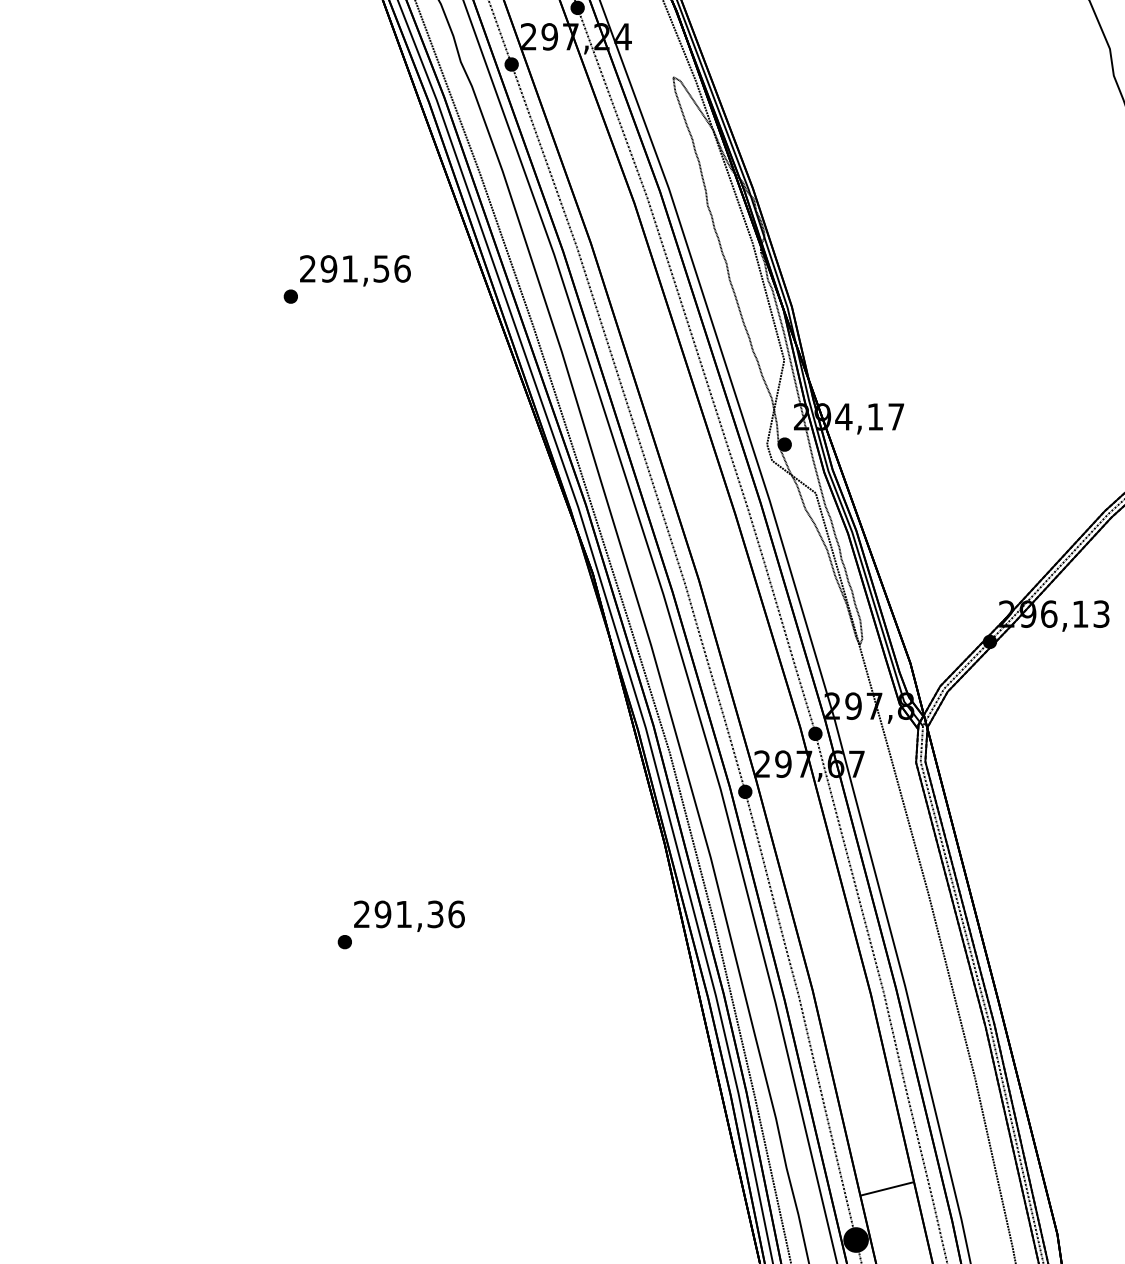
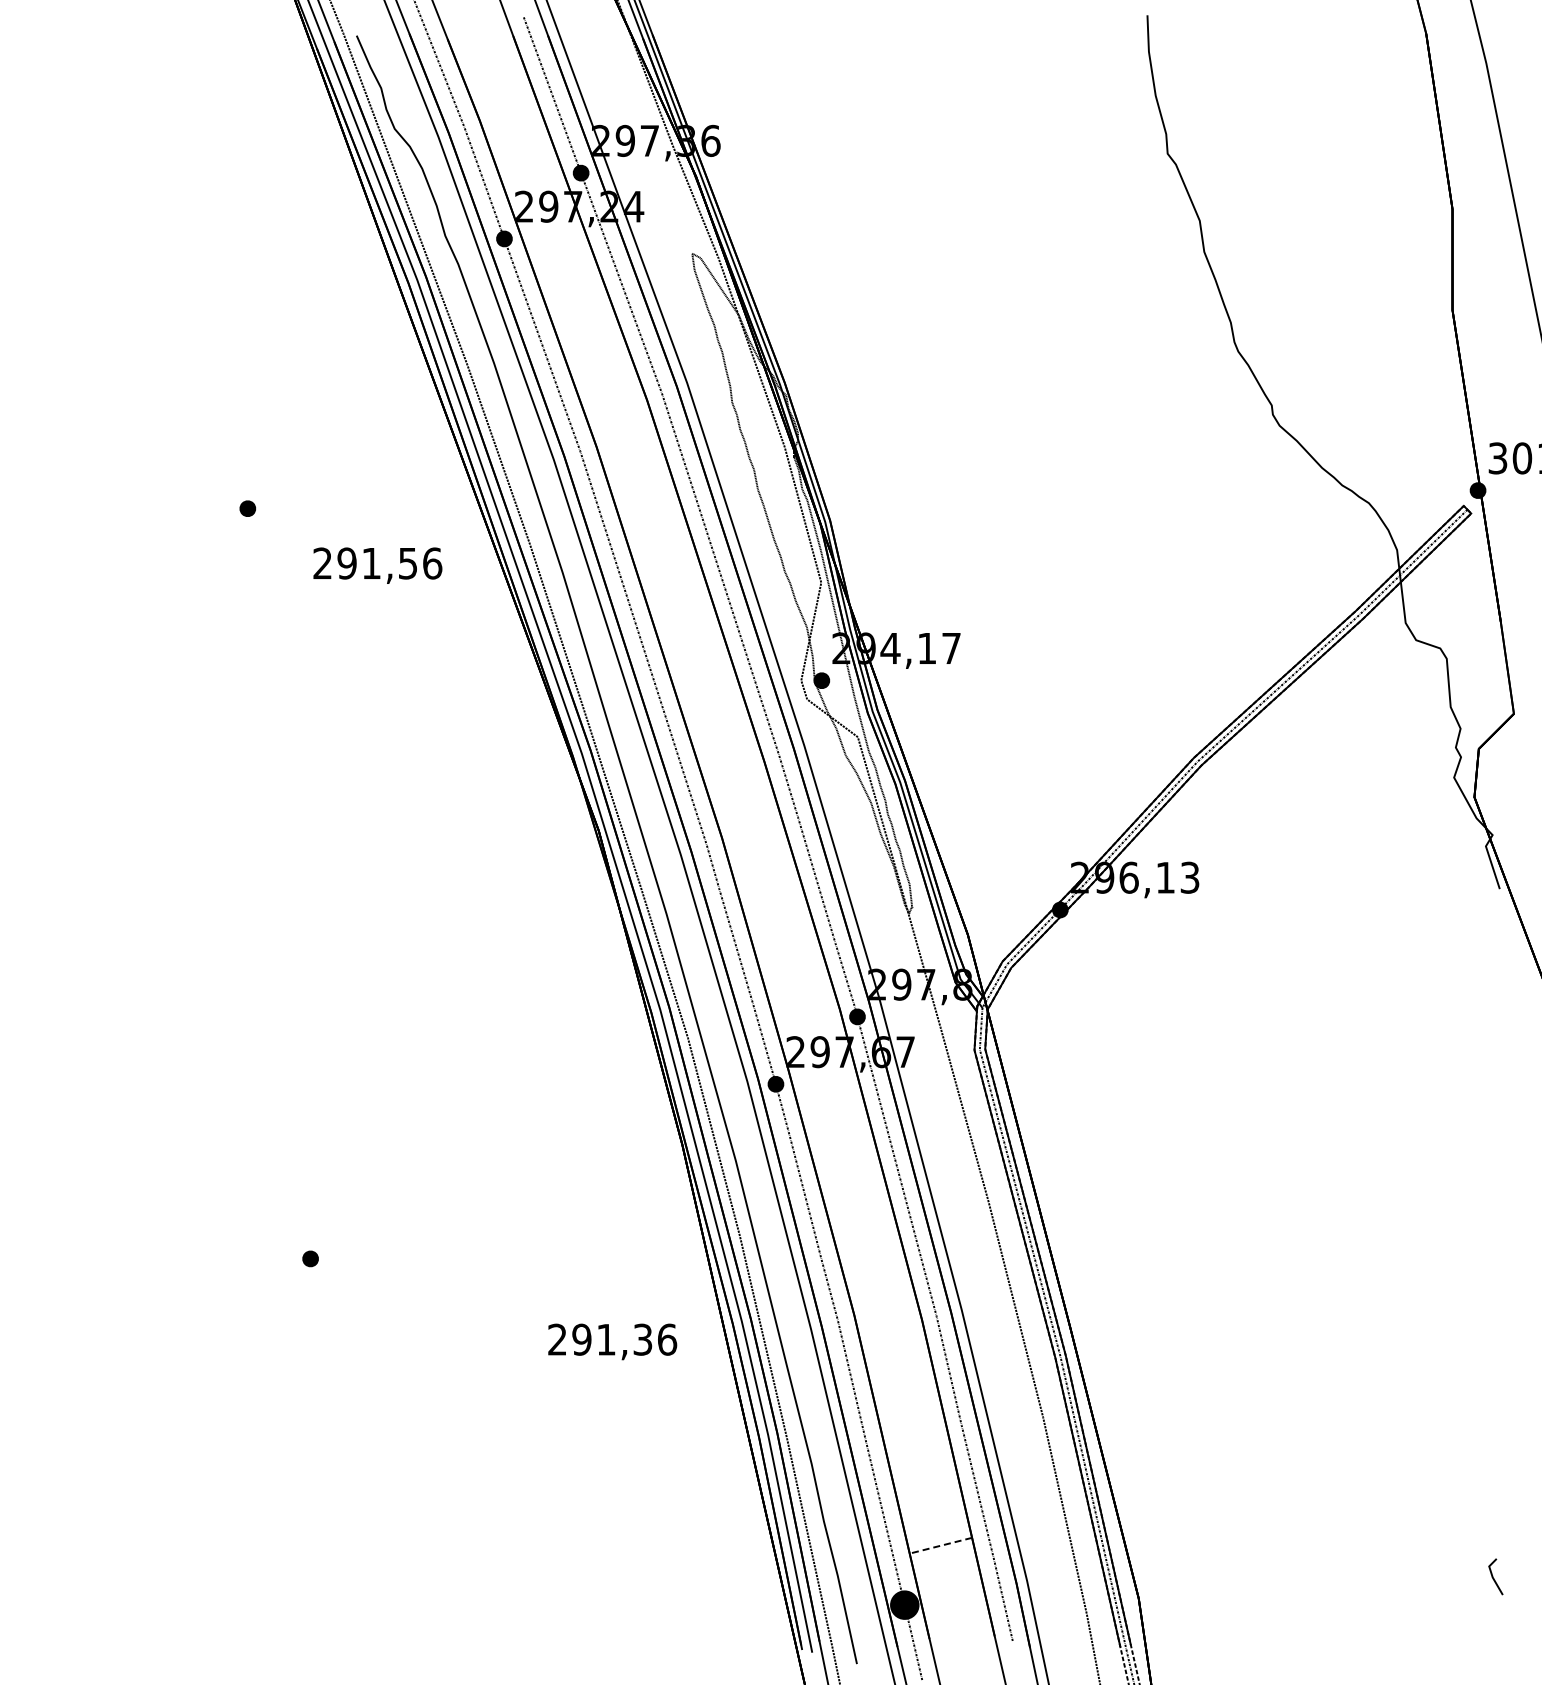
text: (355, 270) -> (377, 565), moved
text: (409, 915) -> (612, 1341), moved
line: (886, 1188) -> (940, 1545), solid -> dashed

